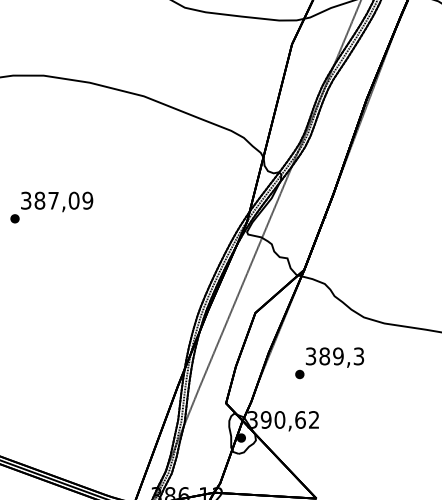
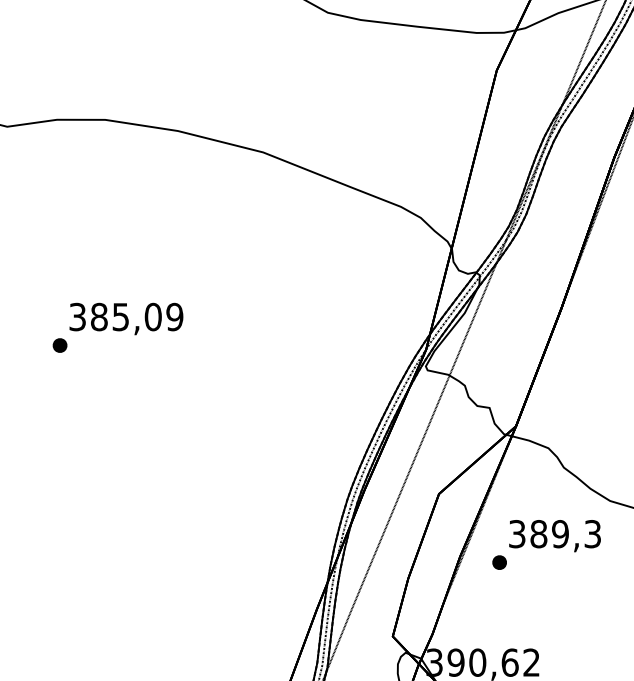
text: (53, 200) -> (120, 316), 387,09 -> 385,09
text: (329, 363) -> (546, 545), moved

